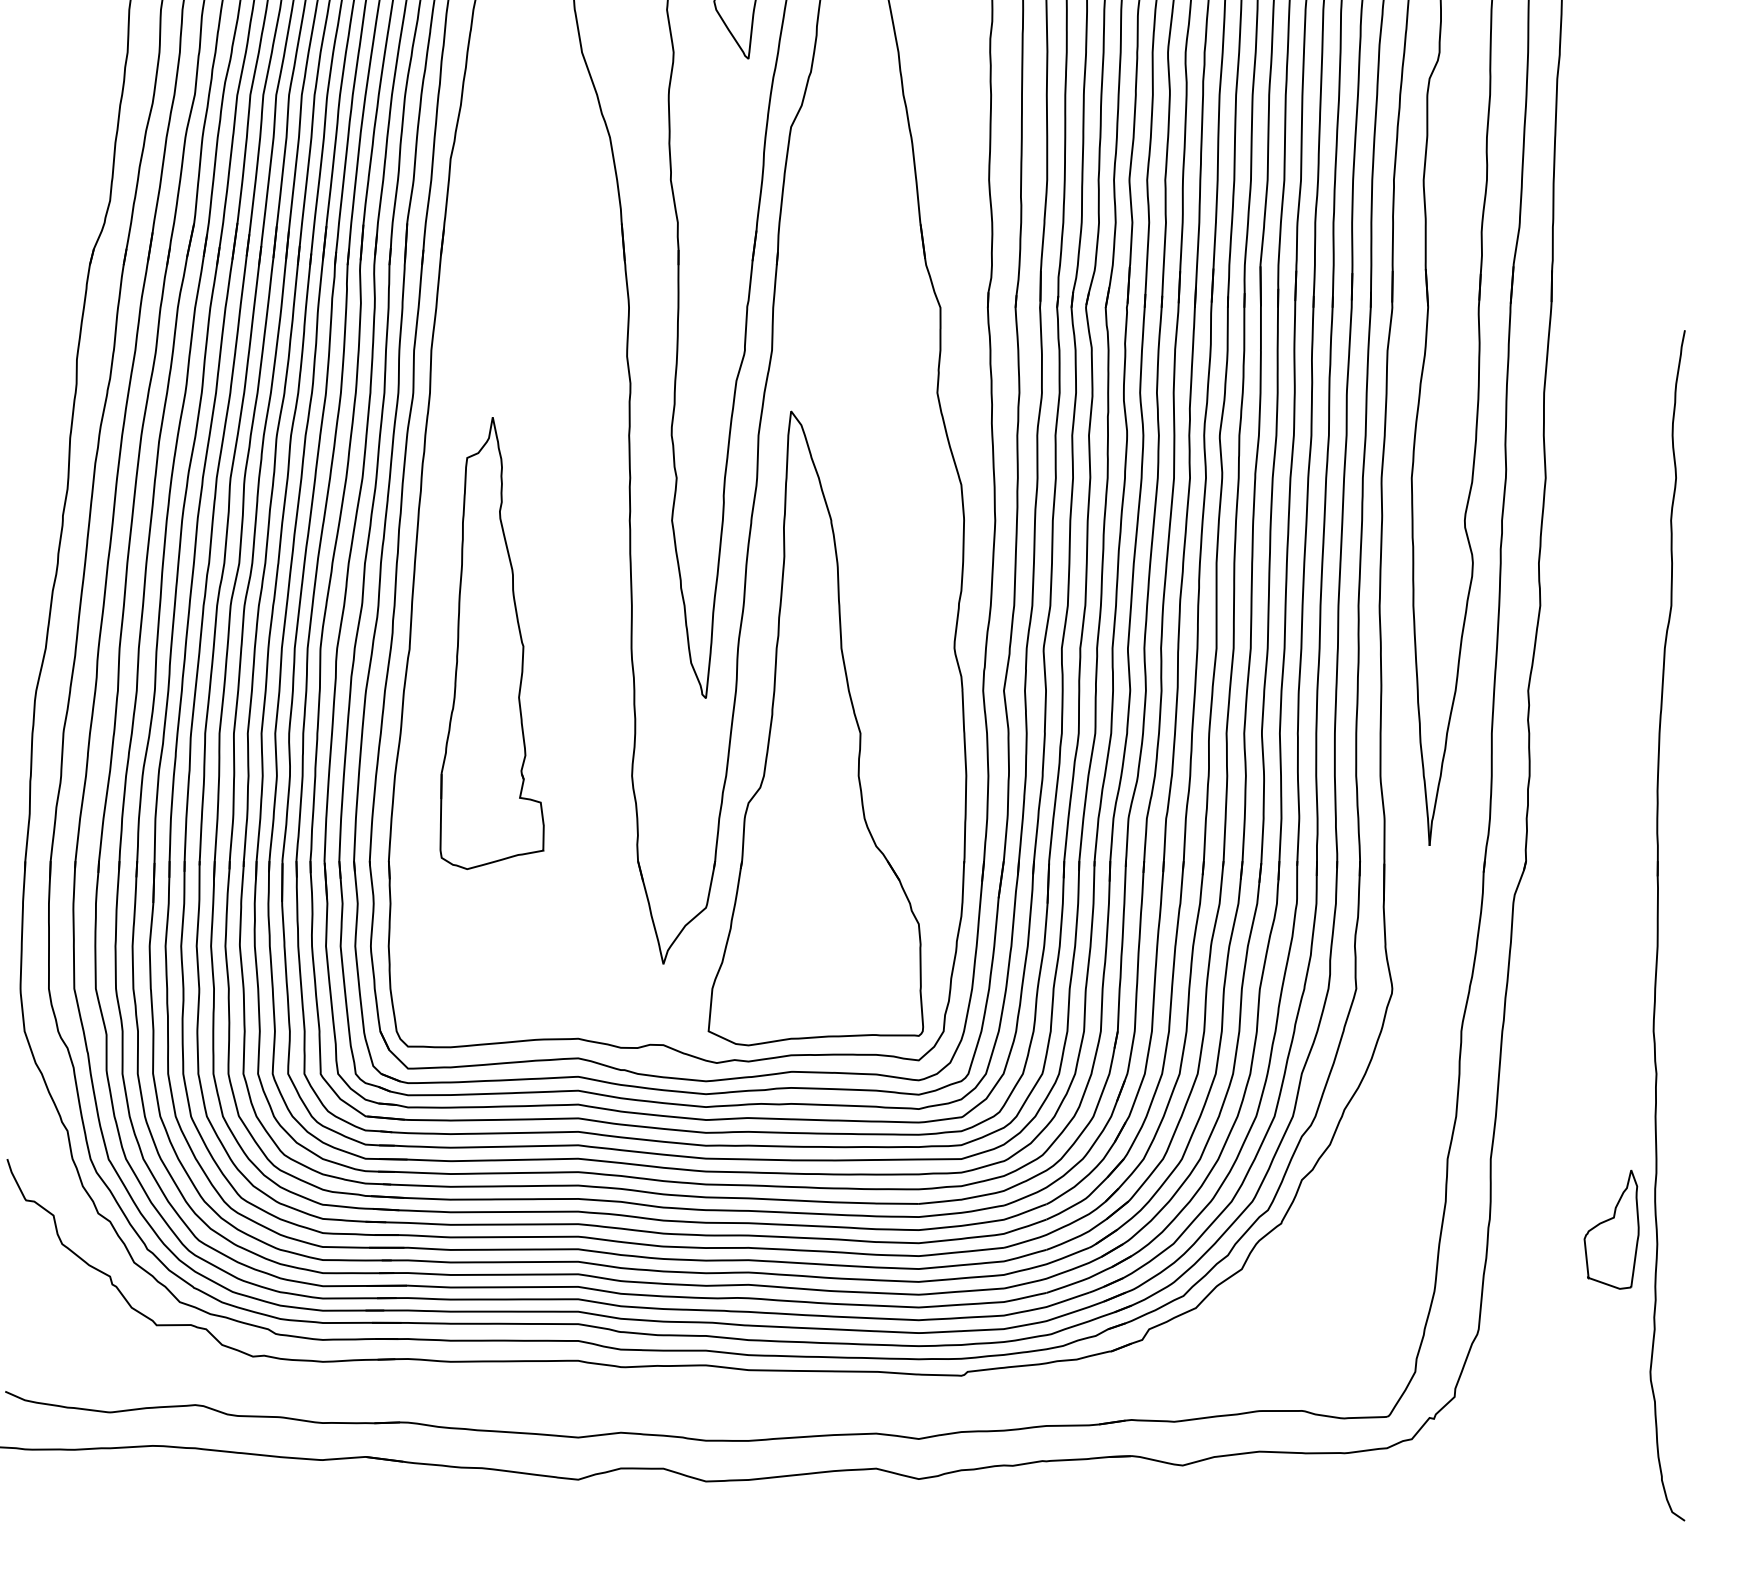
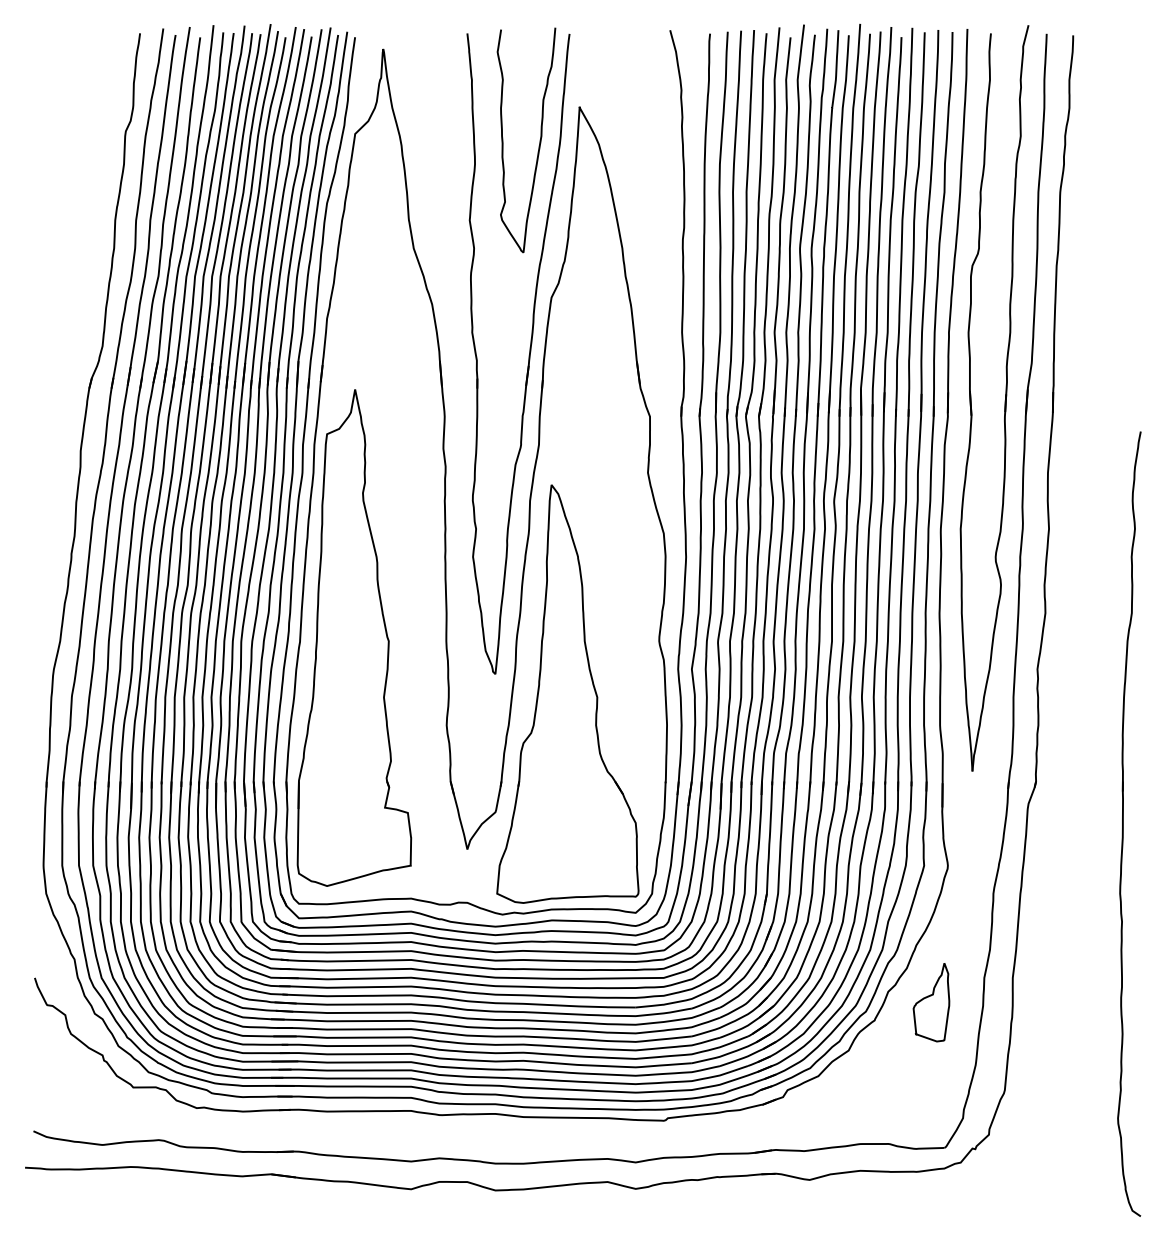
part: (492, 642) -> (354, 637), size x1.67
part: (1611, 1229) -> (931, 1002), moved

